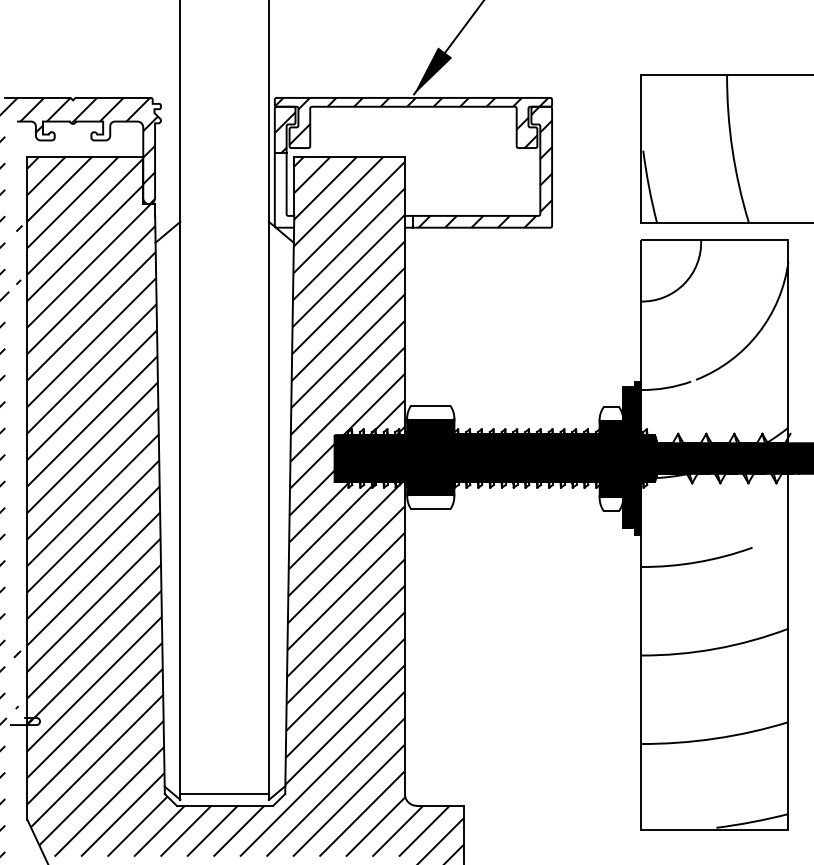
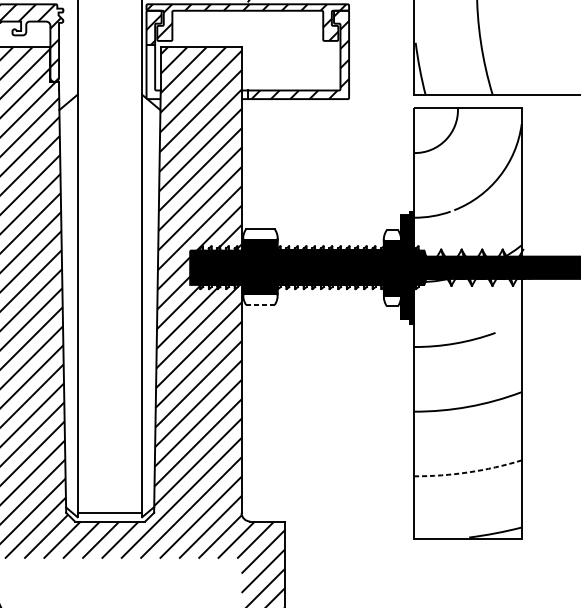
line: (430, 509) -> (260, 305), solid -> dashed
arc: (715, 738) -> (468, 472), solid -> dashed

